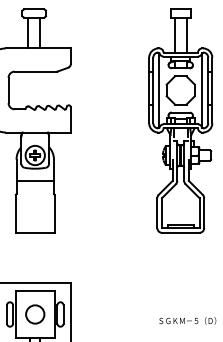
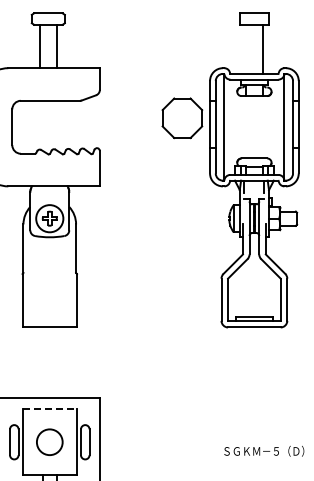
line: (174, 34) -> (245, 48), removed
part: (180, 90) -> (182, 118), moved
line: (35, 180) -> (49, 254), removed
line: (35, 291) -> (50, 409), solid -> dashed

